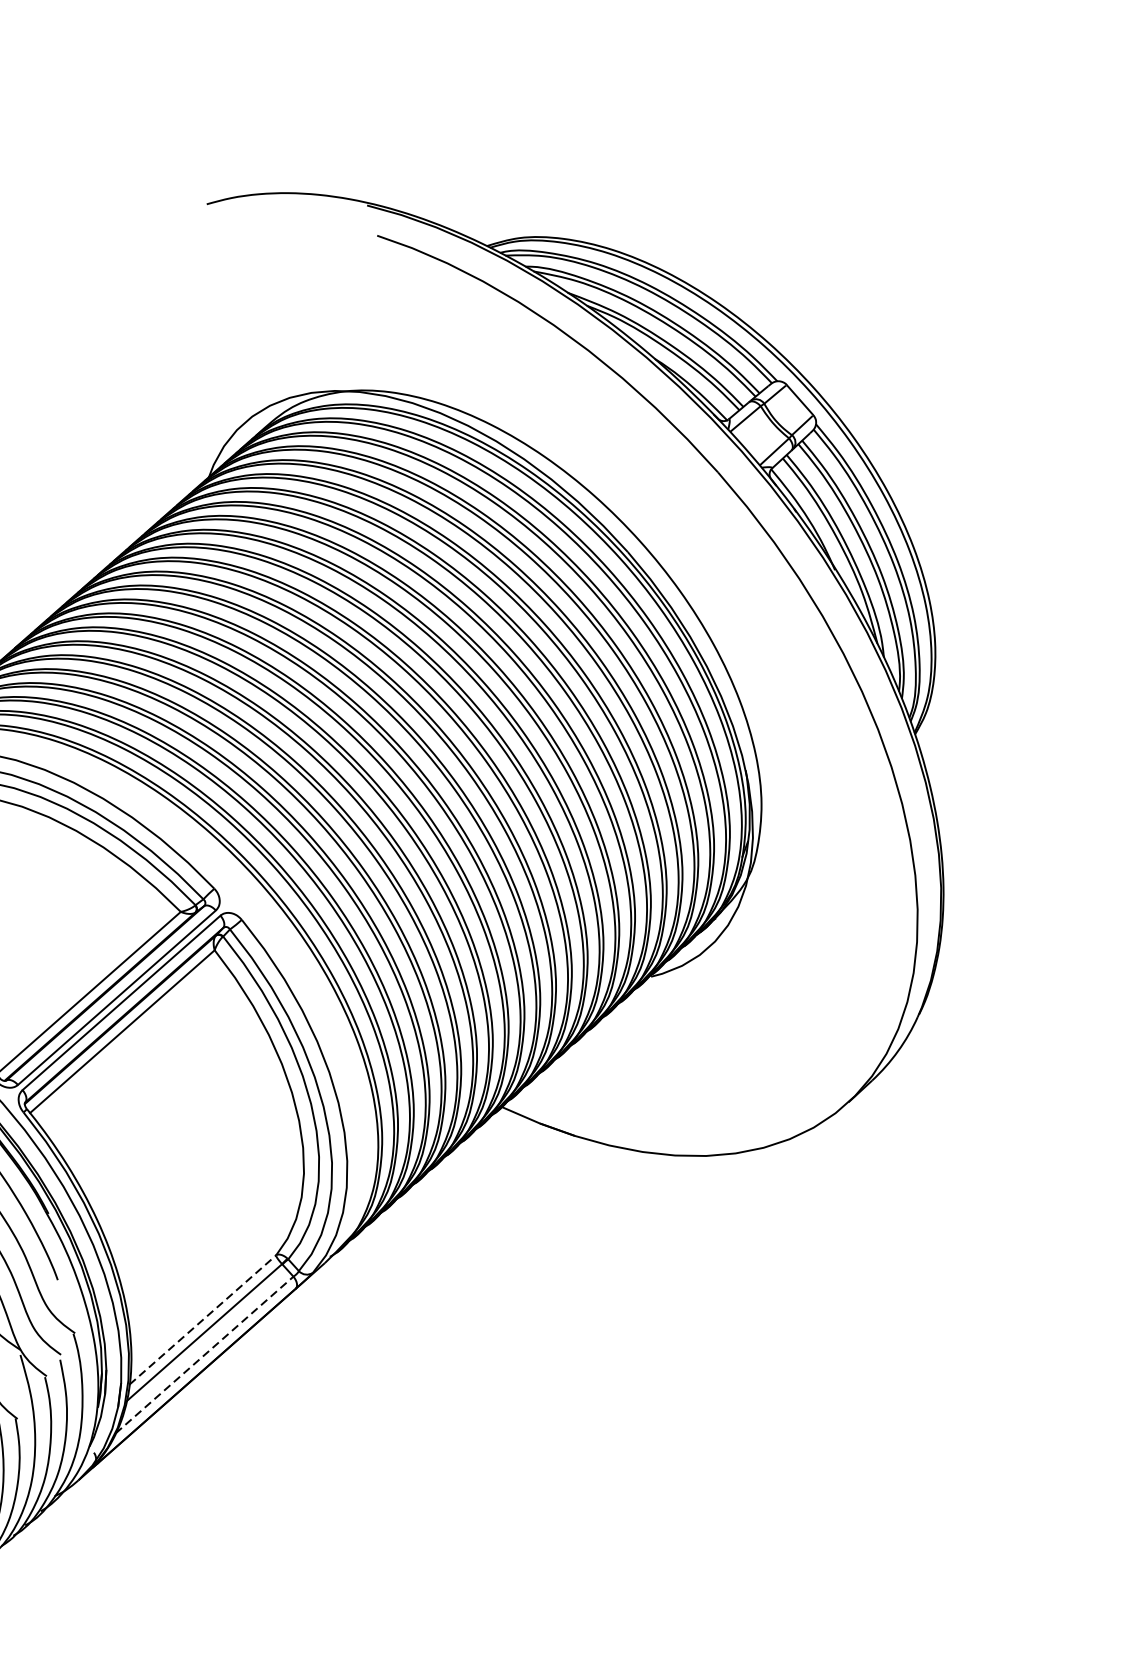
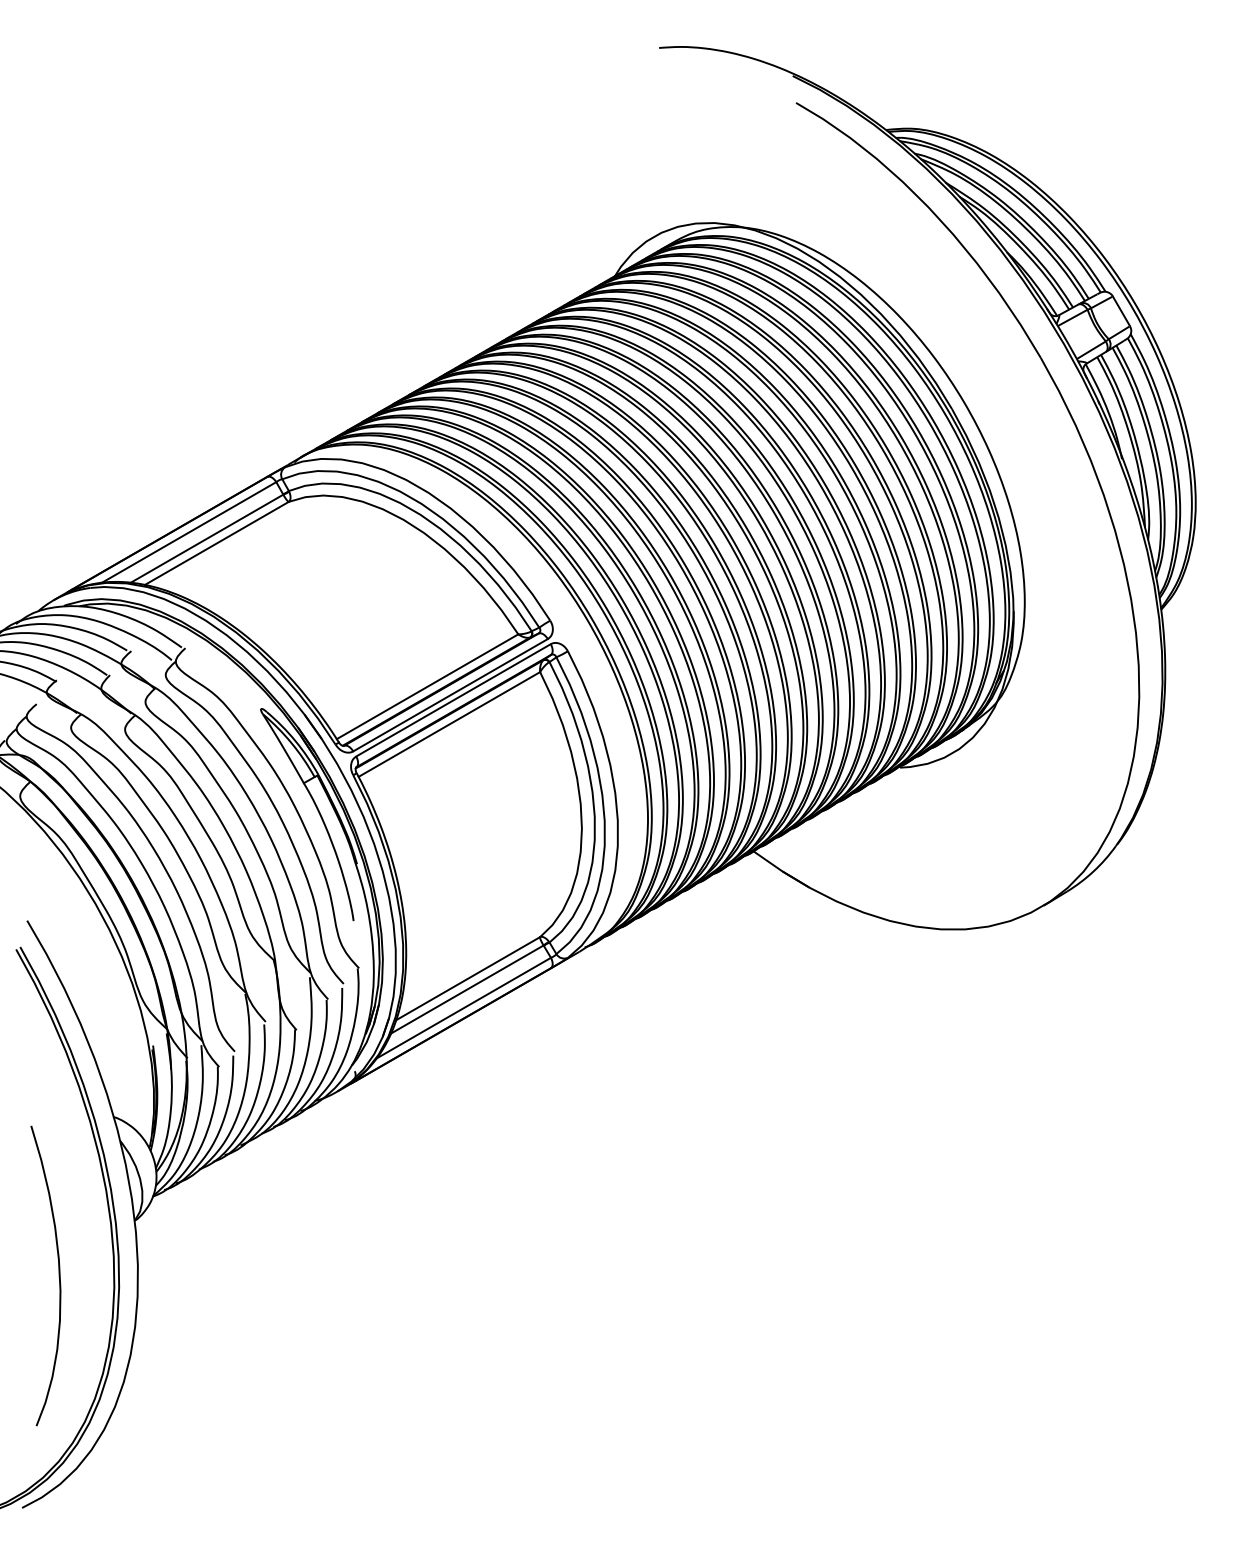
line: (203, 1319) -> (468, 978), dashed -> solid
line: (204, 1355) -> (463, 1008), dashed -> solid

